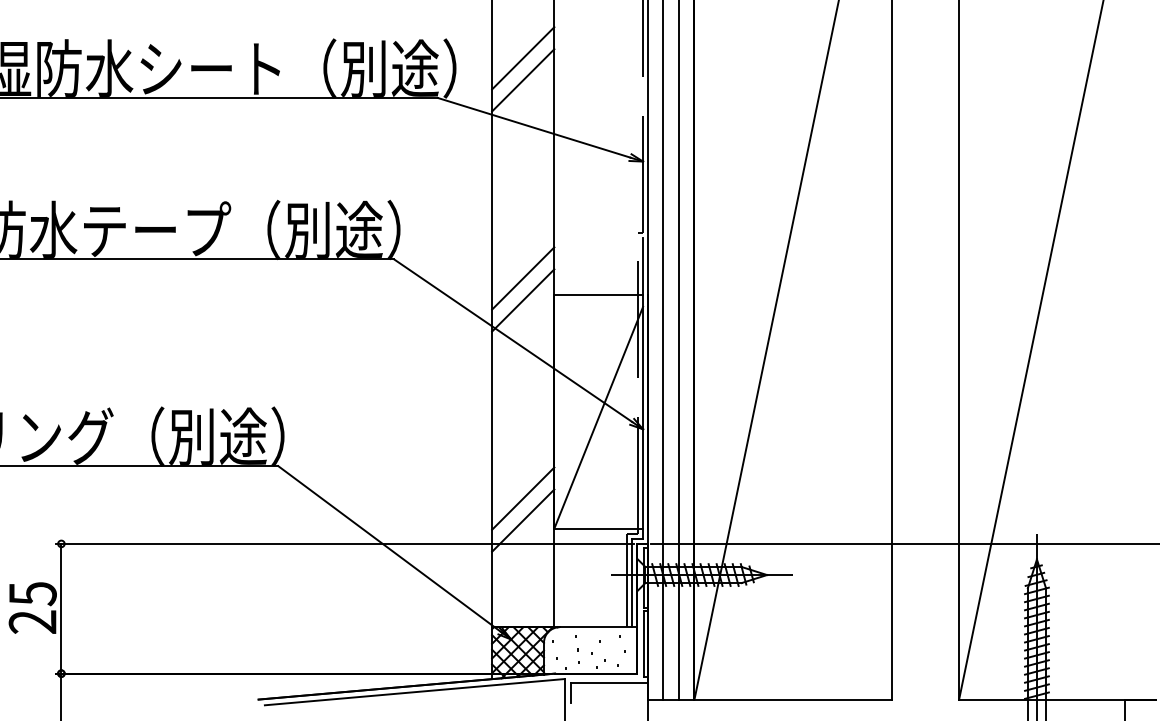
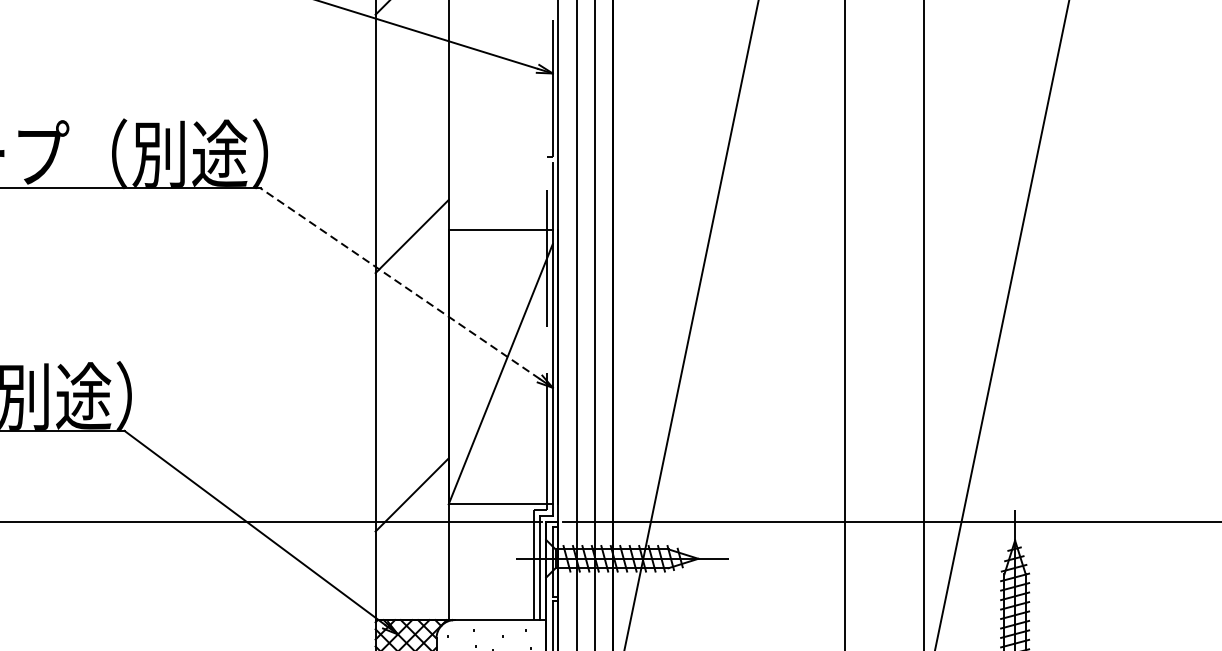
line: (523, 278) -> (412, 210), removed
line: (512, 340) -> (399, 283), solid -> dashed
line: (523, 498) -> (412, 468), removed

